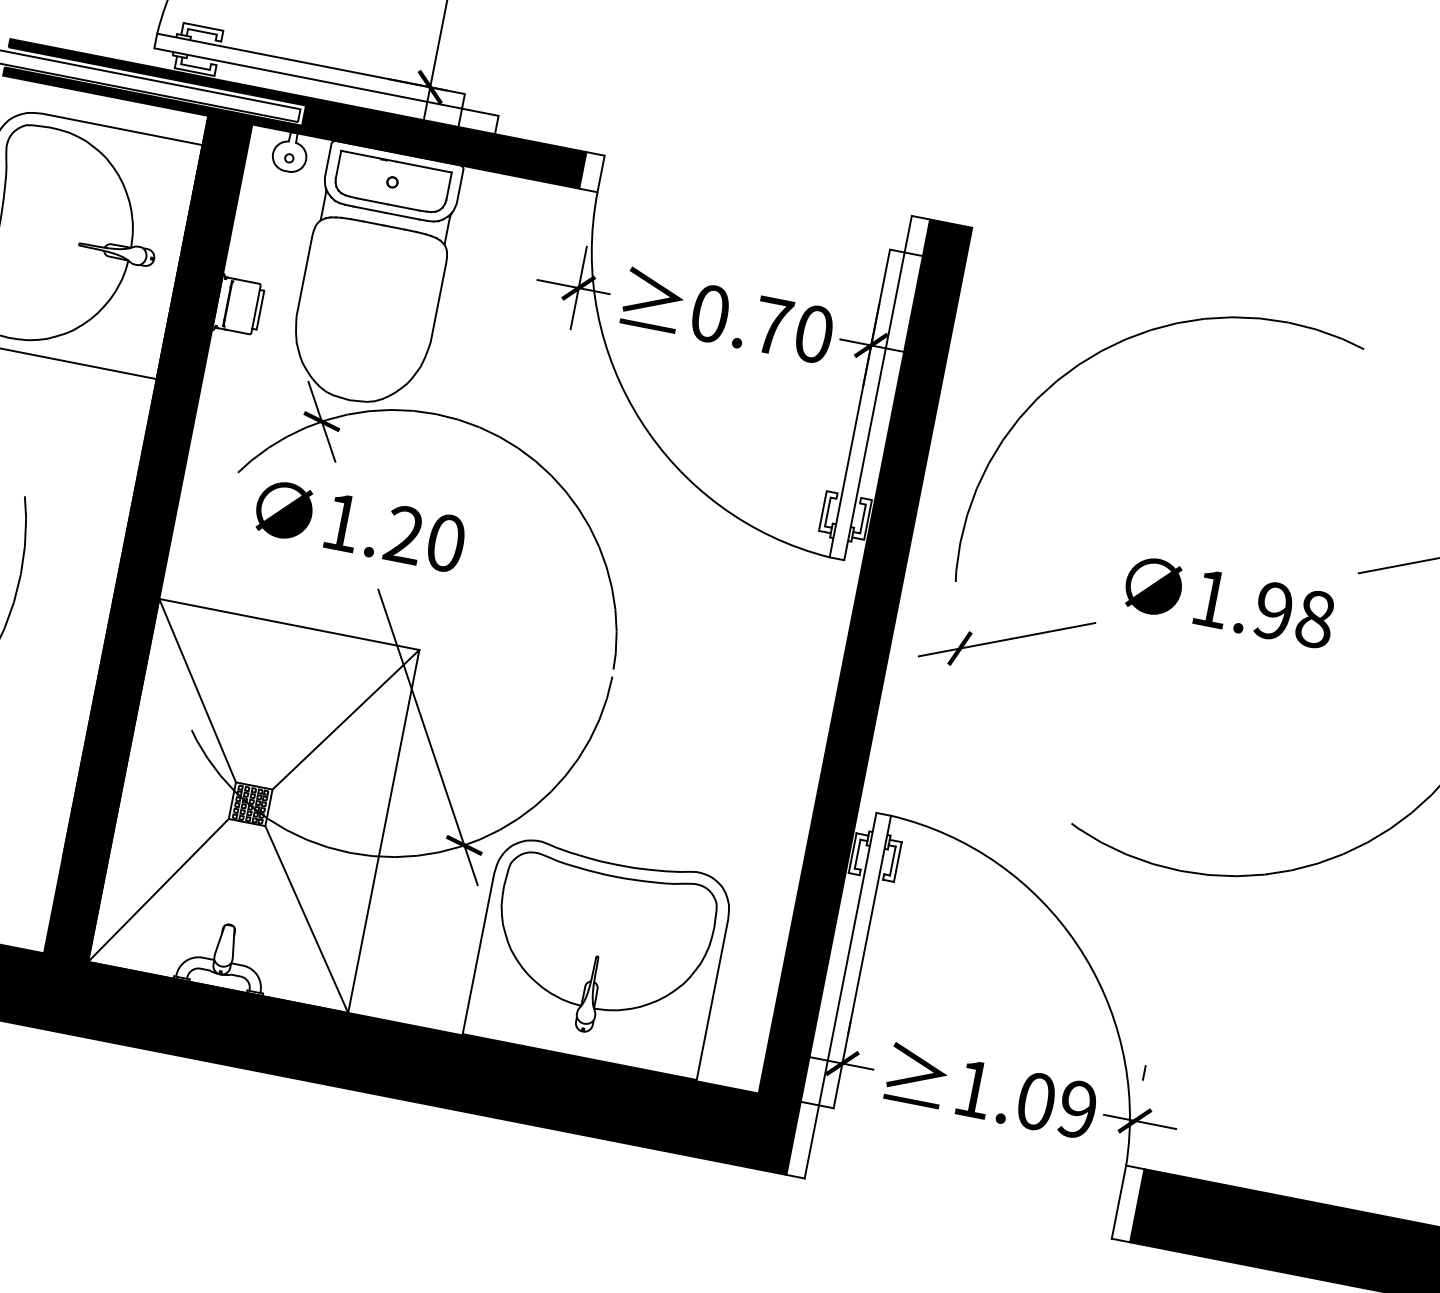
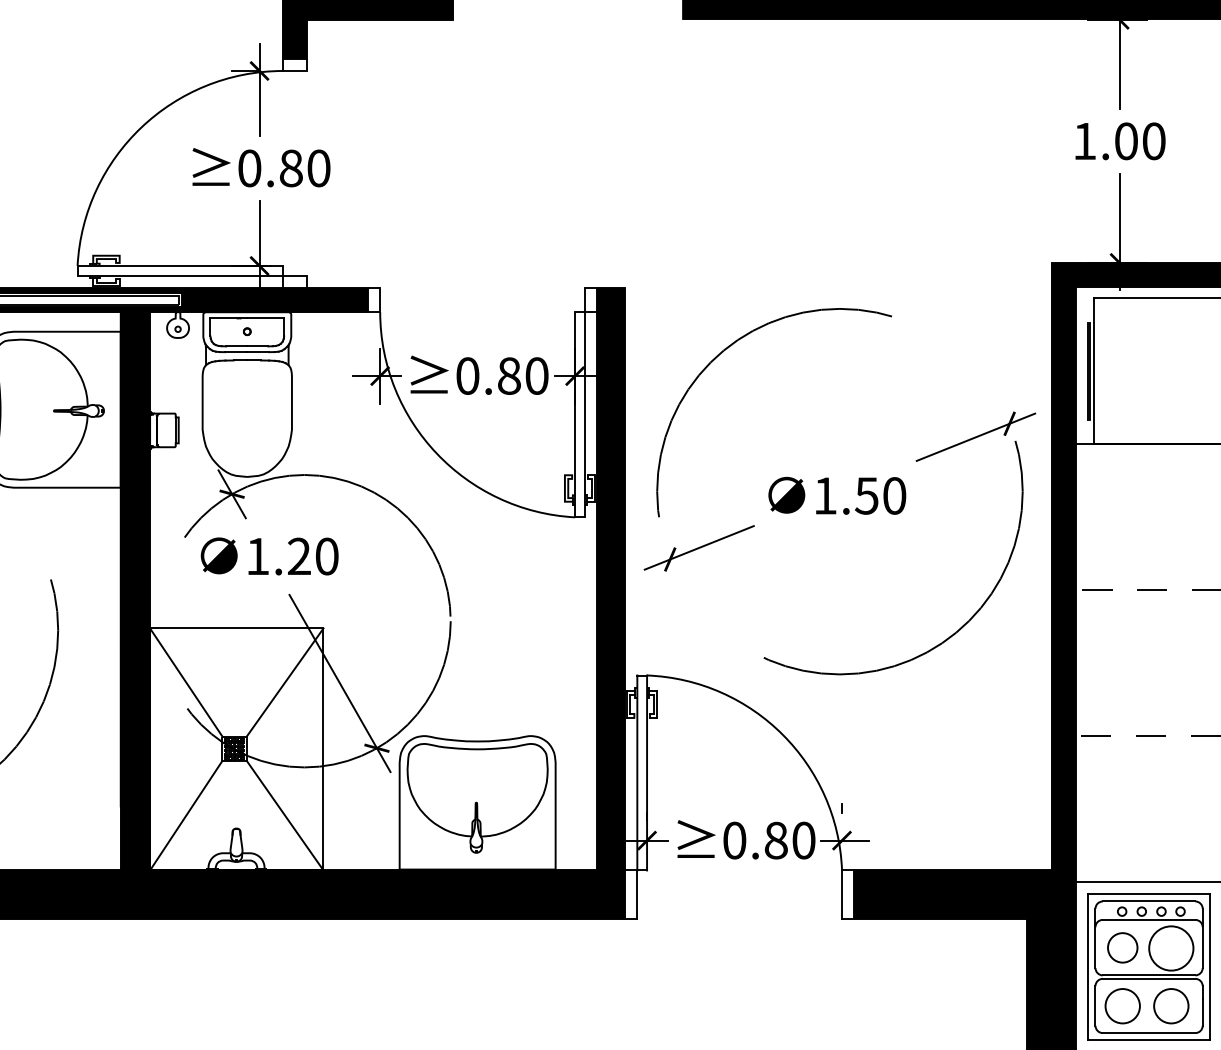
text: (772, 325) -> (509, 375), 0.70 -> 0.80
text: (1294, 614) -> (880, 495), 1.98 -> 1.50
text: (1026, 1099) -> (769, 840), 1.09 -> 0.80

